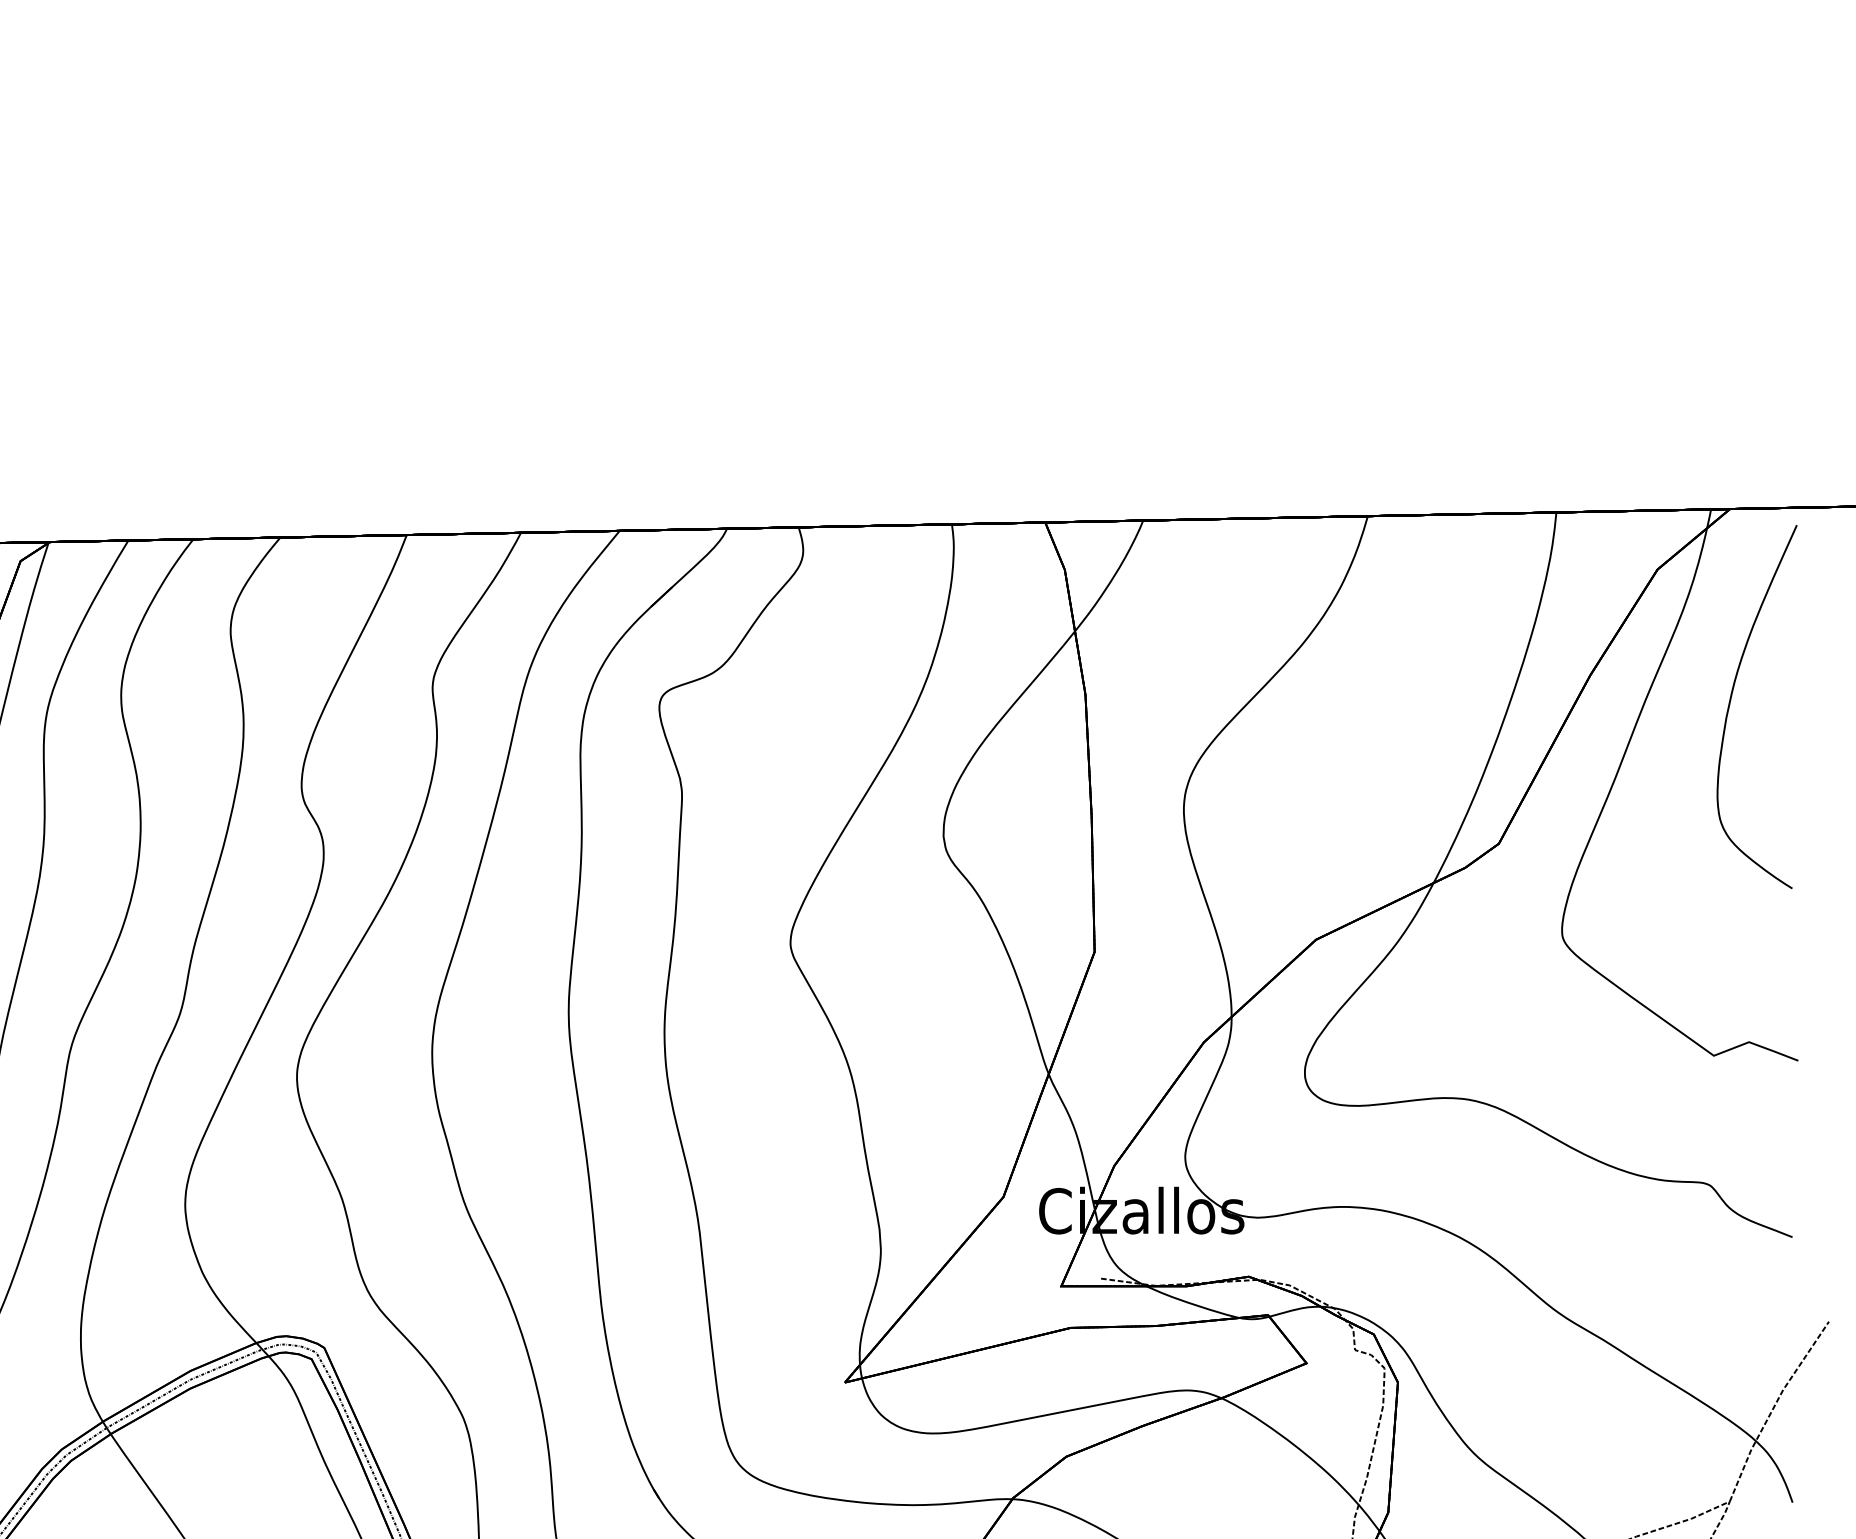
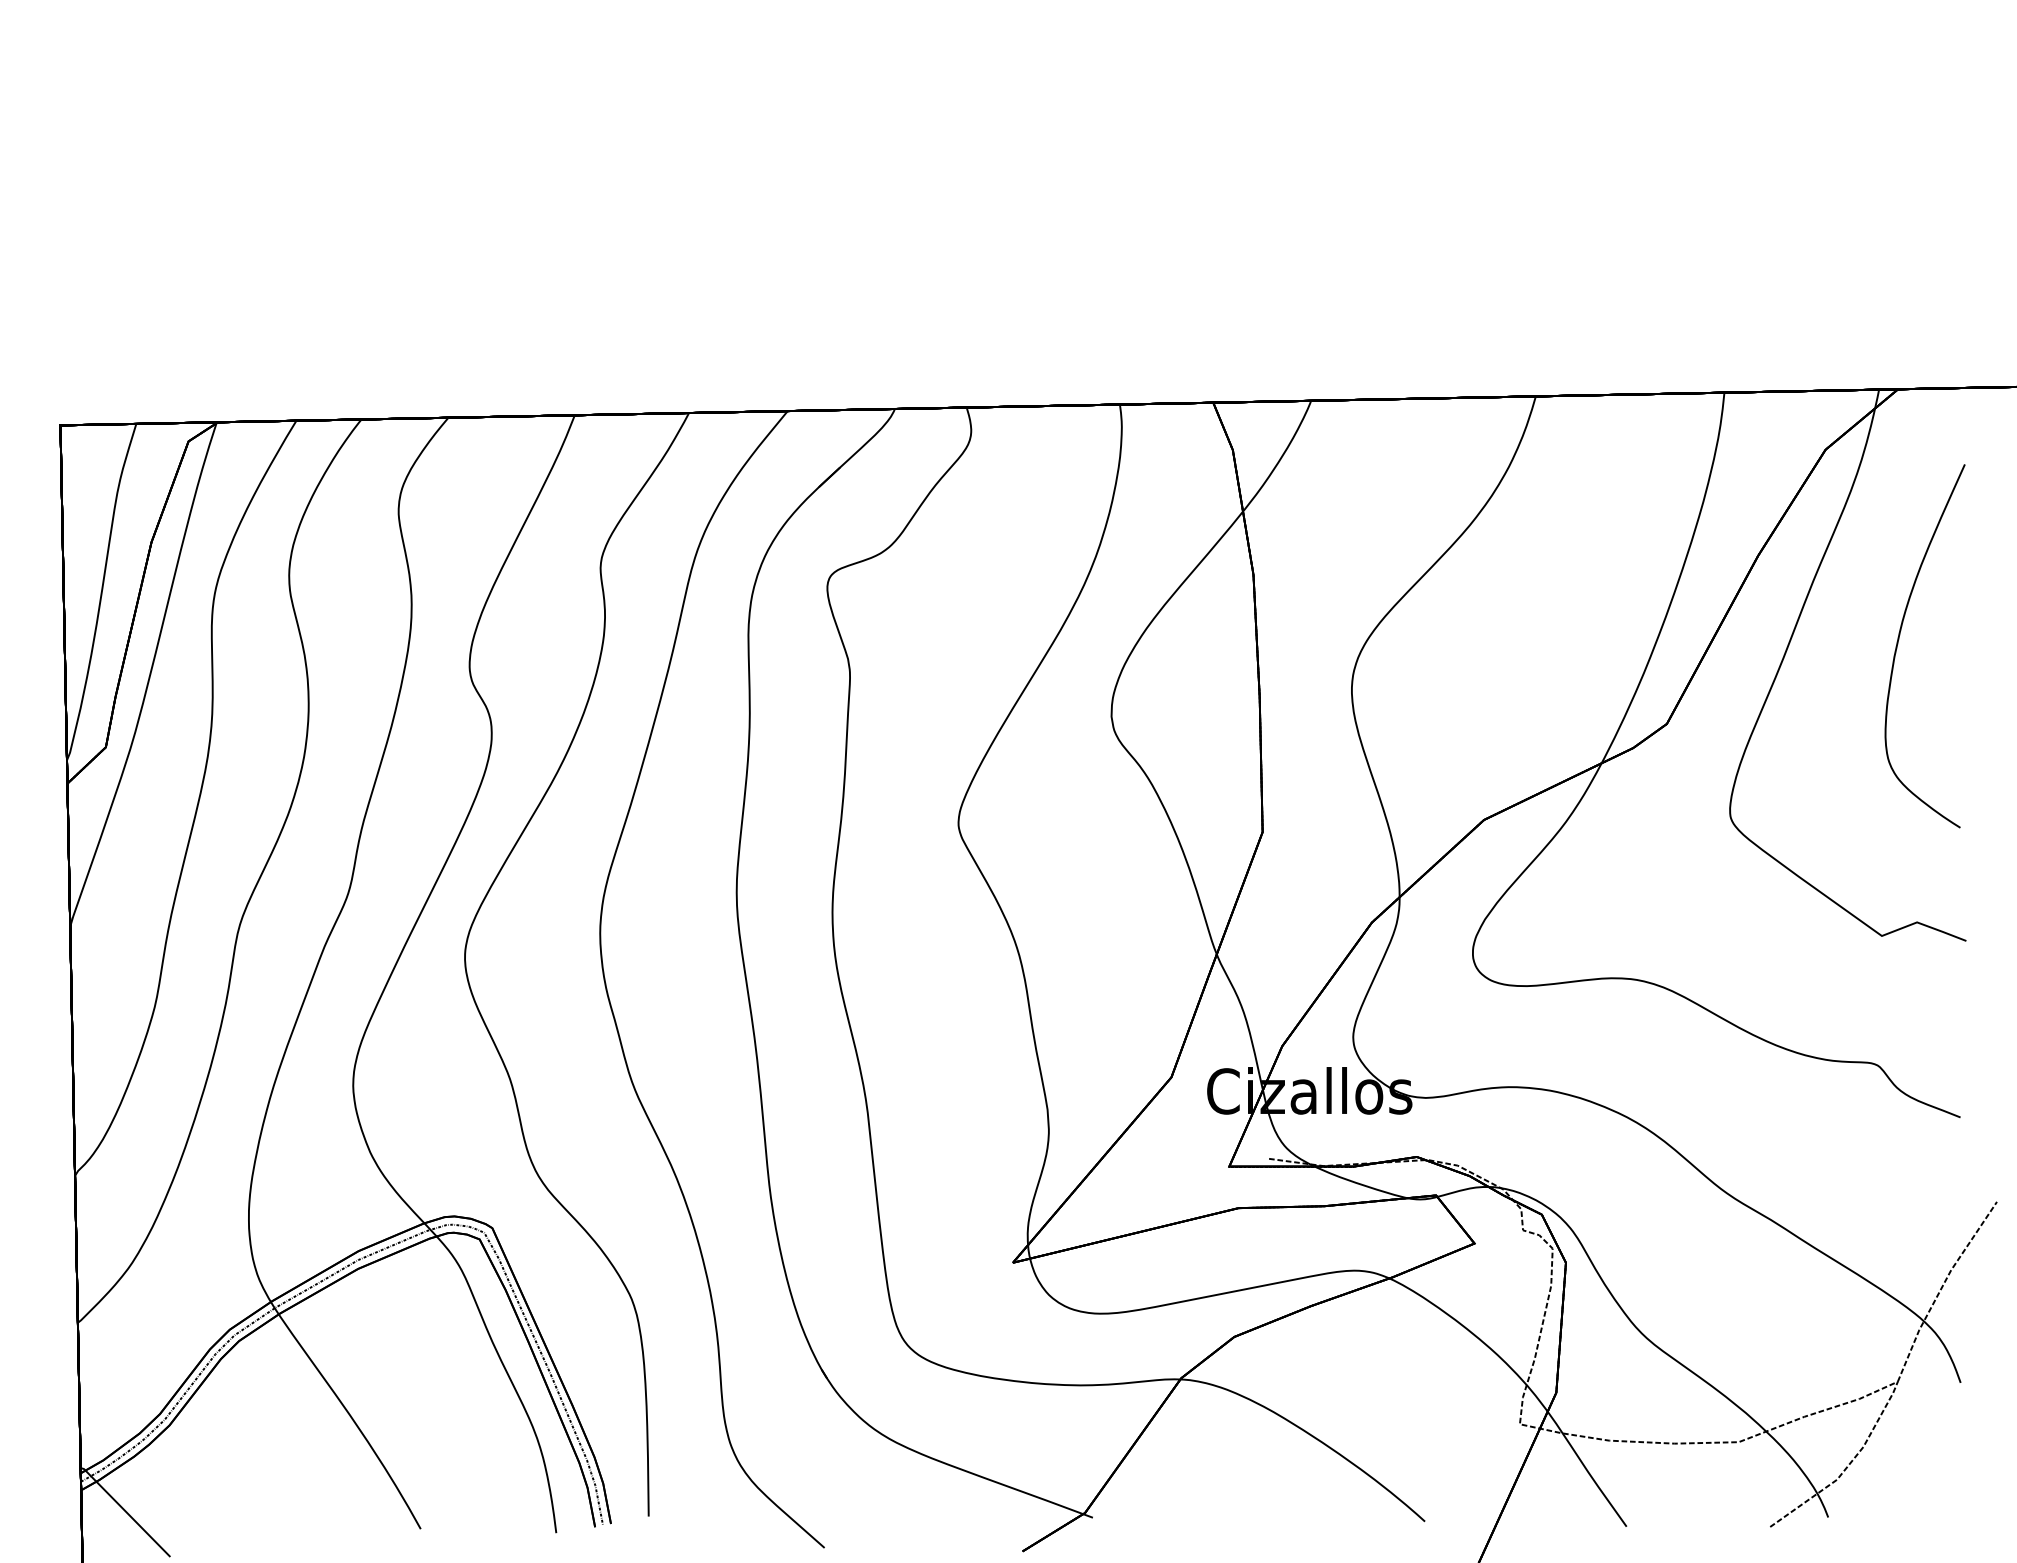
part: (1731, 700) -> (1899, 639), moved

